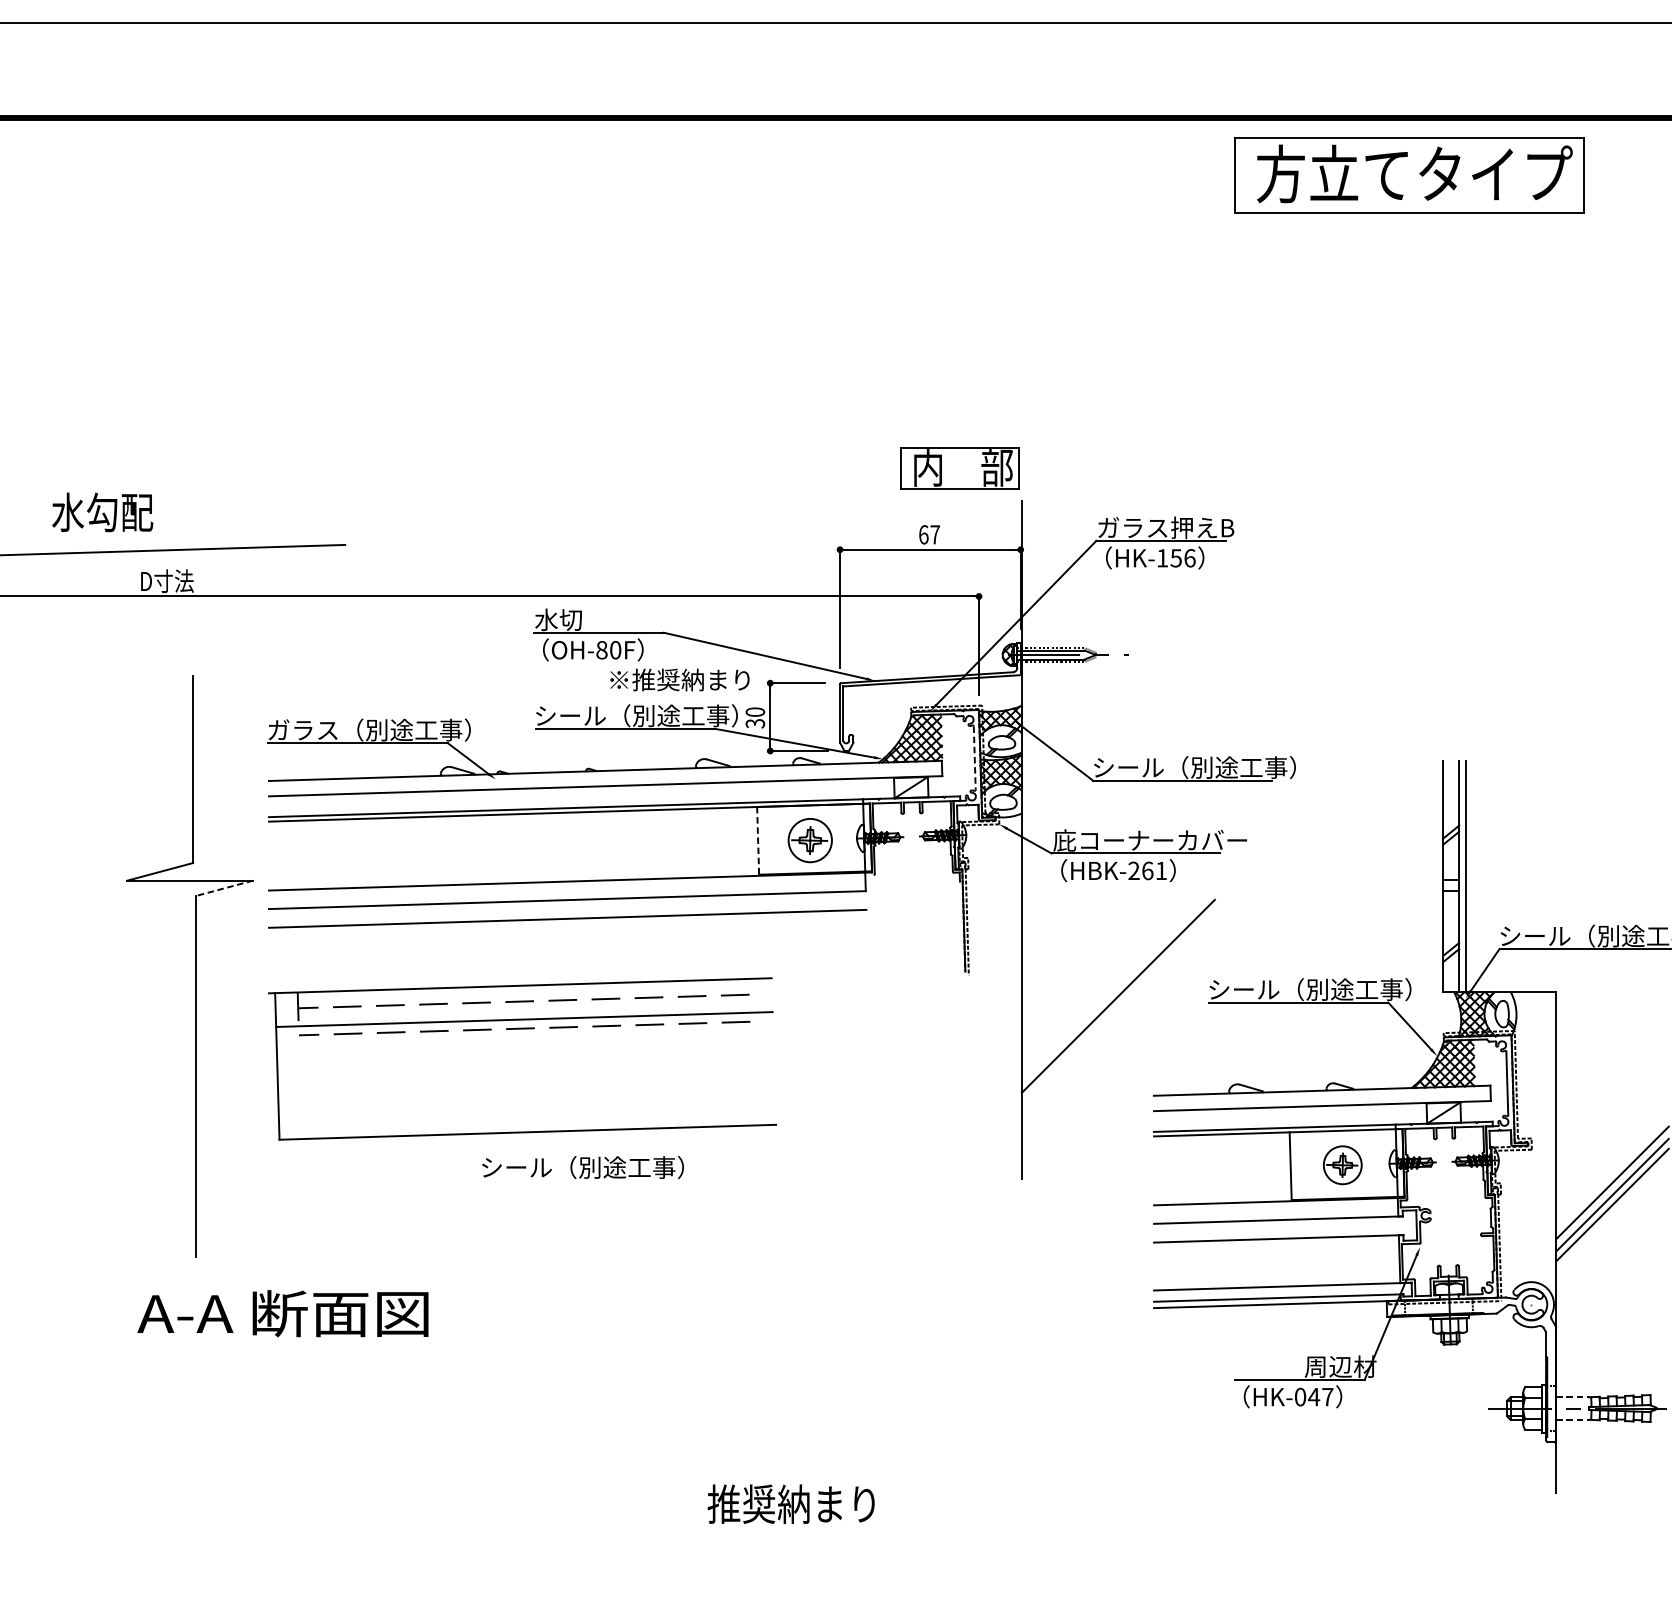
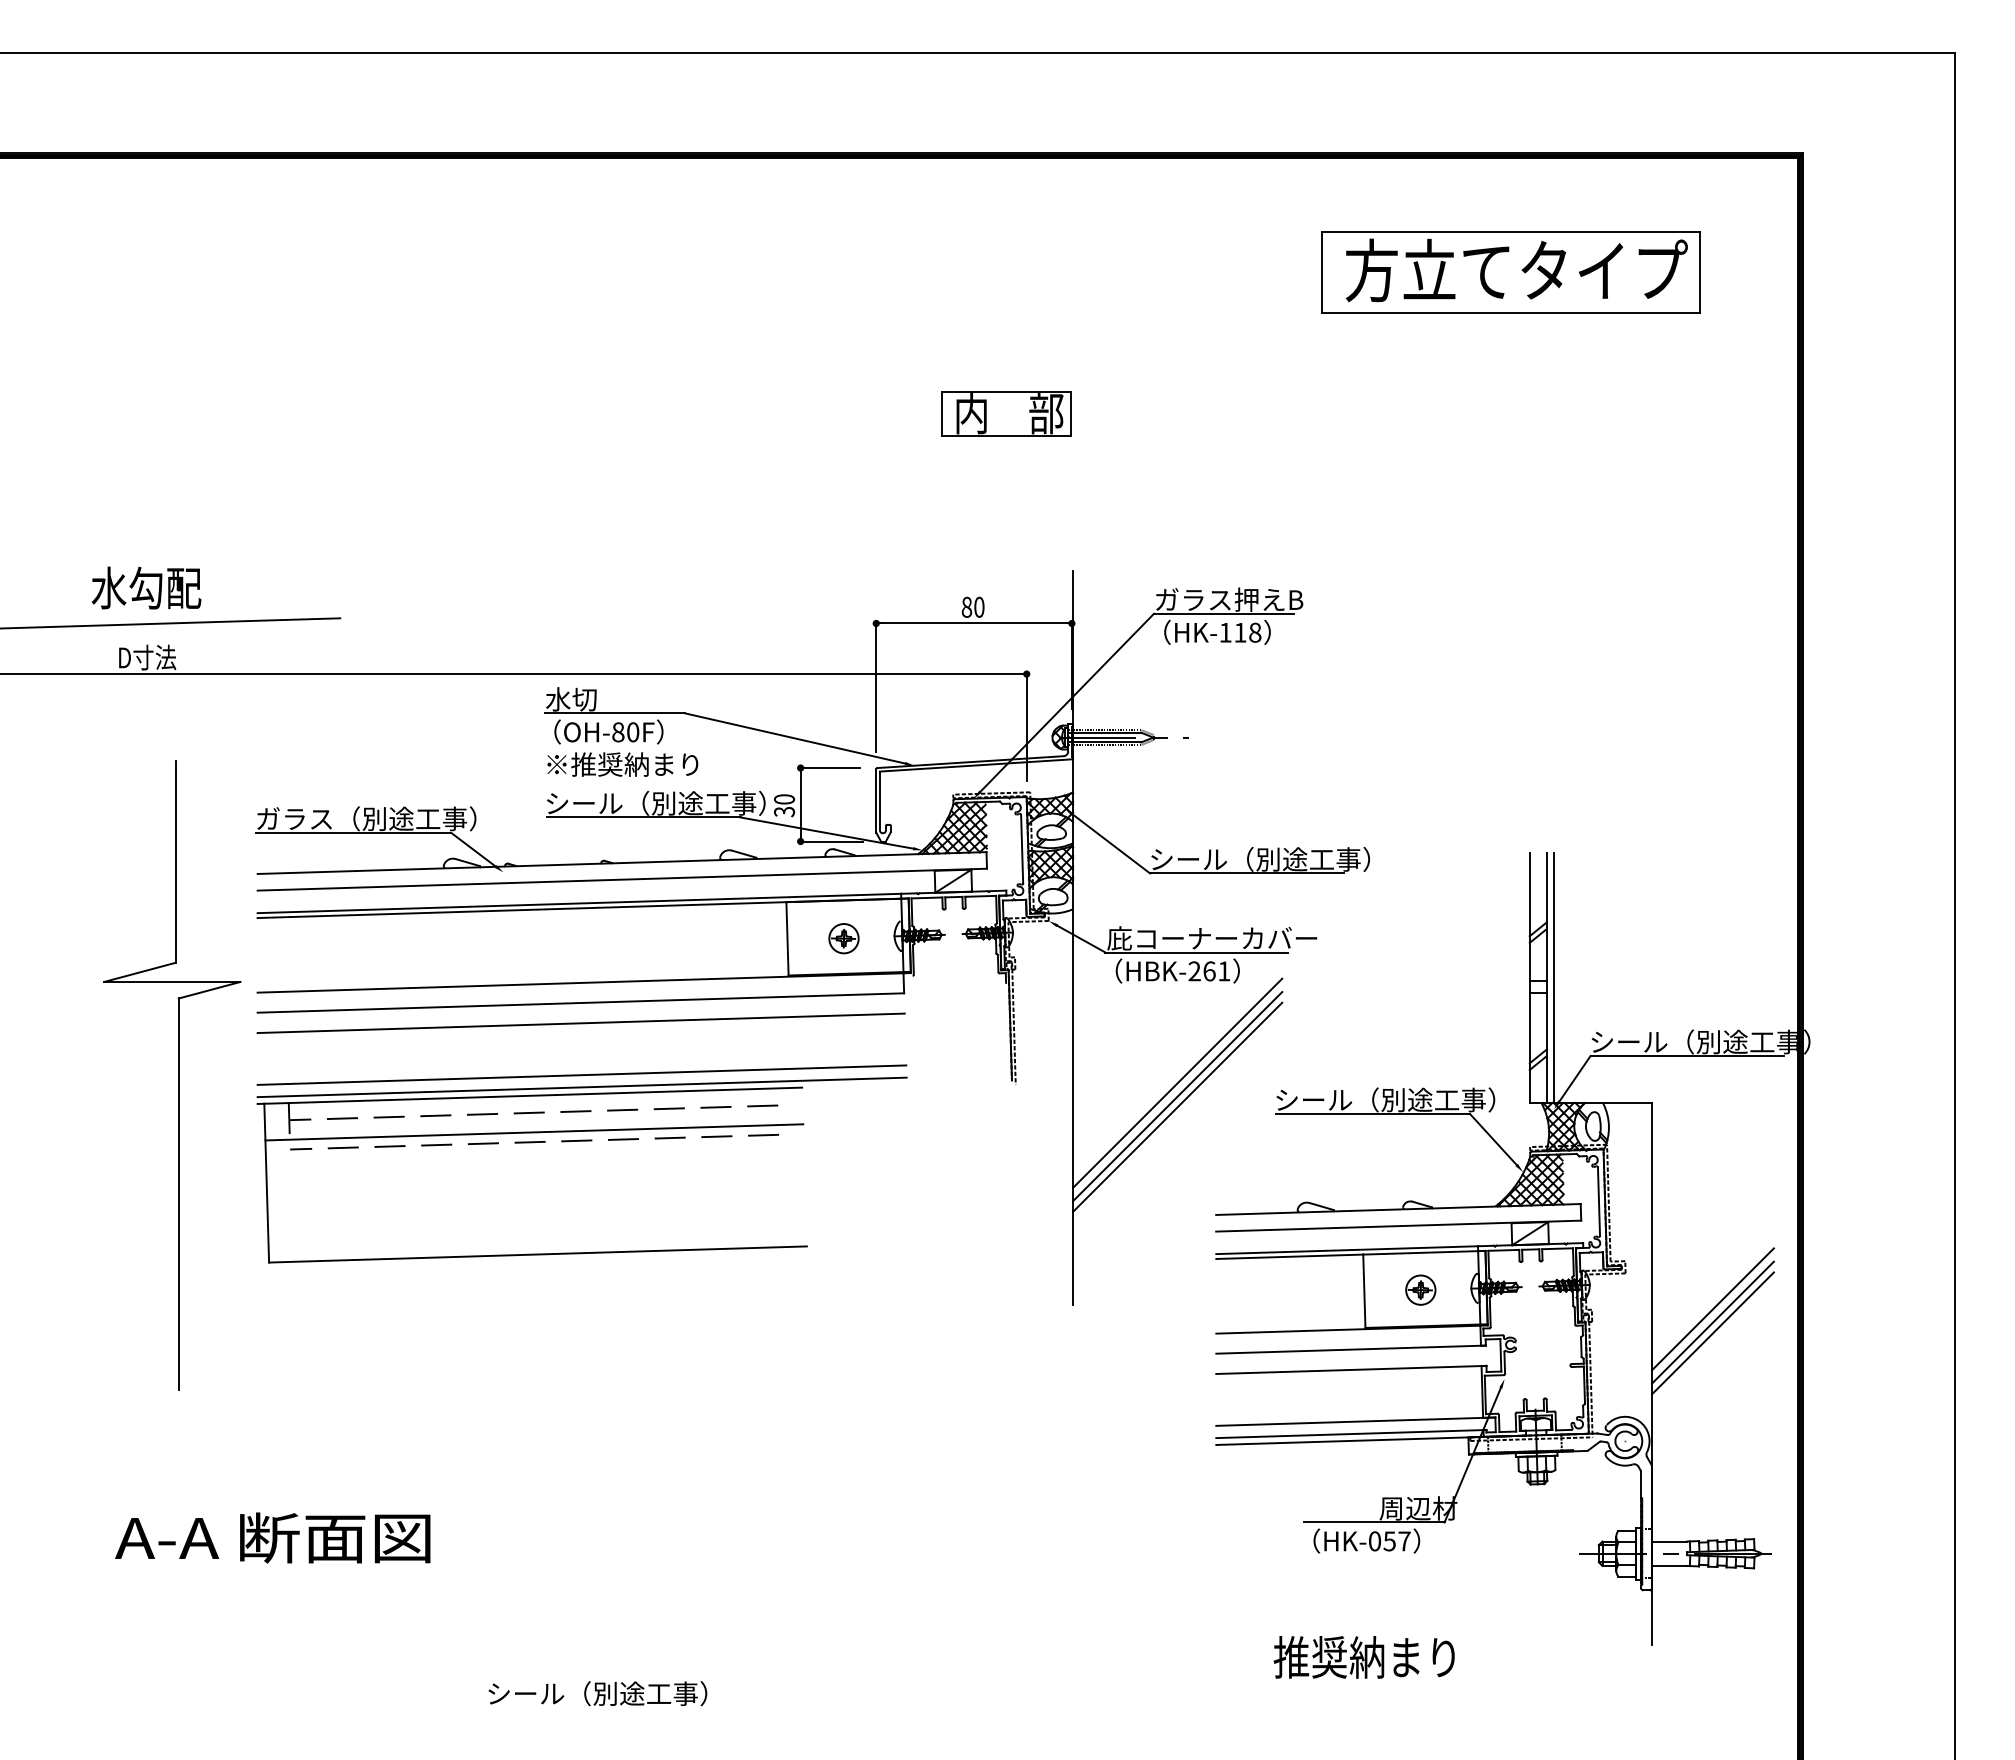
part: (1408, 175) -> (1510, 272), moved
part: (960, 467) -> (1006, 413), moved
text: (102, 511) -> (146, 587), moved
text: (928, 534) -> (972, 606), 67 -> 80
text: (1182, 558) -> (1247, 632), HK-156 -> HK-118
text: (679, 679) -> (622, 764), moved
line: (975, 758) -> (1022, 849), dashed -> solid
line: (758, 840) -> (787, 938), dashed -> solid
part: (809, 840) -> (843, 938), size x0.62
line: (224, 888) -> (209, 990), dashed -> solid
line: (567, 966) -> (581, 1074), added
line: (1118, 973) -> (1177, 1082), added
line: (567, 978) -> (581, 1087), added
line: (1118, 986) -> (1177, 1096), added
part: (1342, 1164) -> (1420, 1289), size x0.71
text: (582, 1167) -> (597, 1693), moved
text: (282, 1313) -> (272, 1537), moved
text: (1313, 1397) -> (1389, 1541), HK-047 -> HK-057
line: (1572, 1397) -> (1669, 1541), dashed -> solid
line: (1572, 1419) -> (1669, 1565), dashed -> solid
text: (790, 1504) -> (1363, 1657), moved

